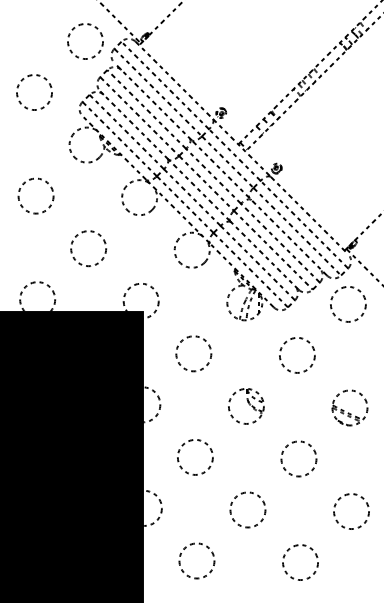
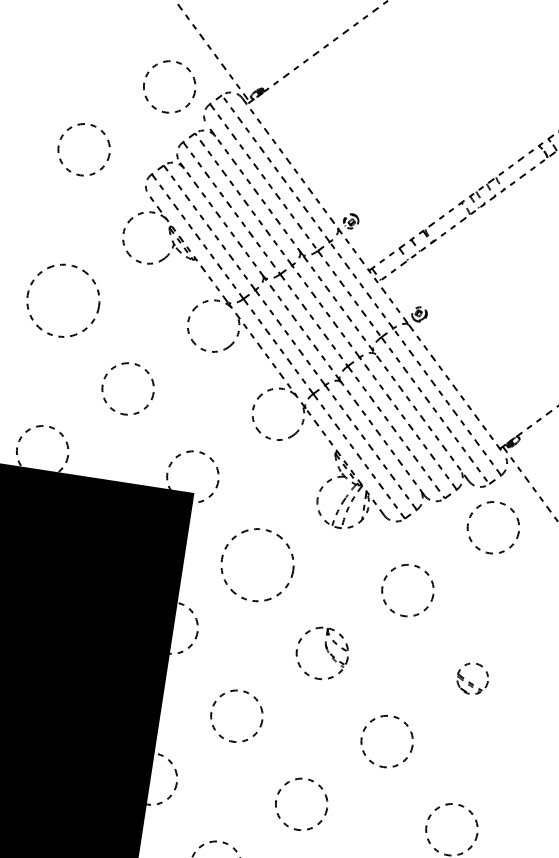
circle: (35, 195) -> (62, 299), size x1.4
circle: (193, 353) -> (257, 564), size x1.4
part: (349, 407) -> (472, 677), size x0.6

